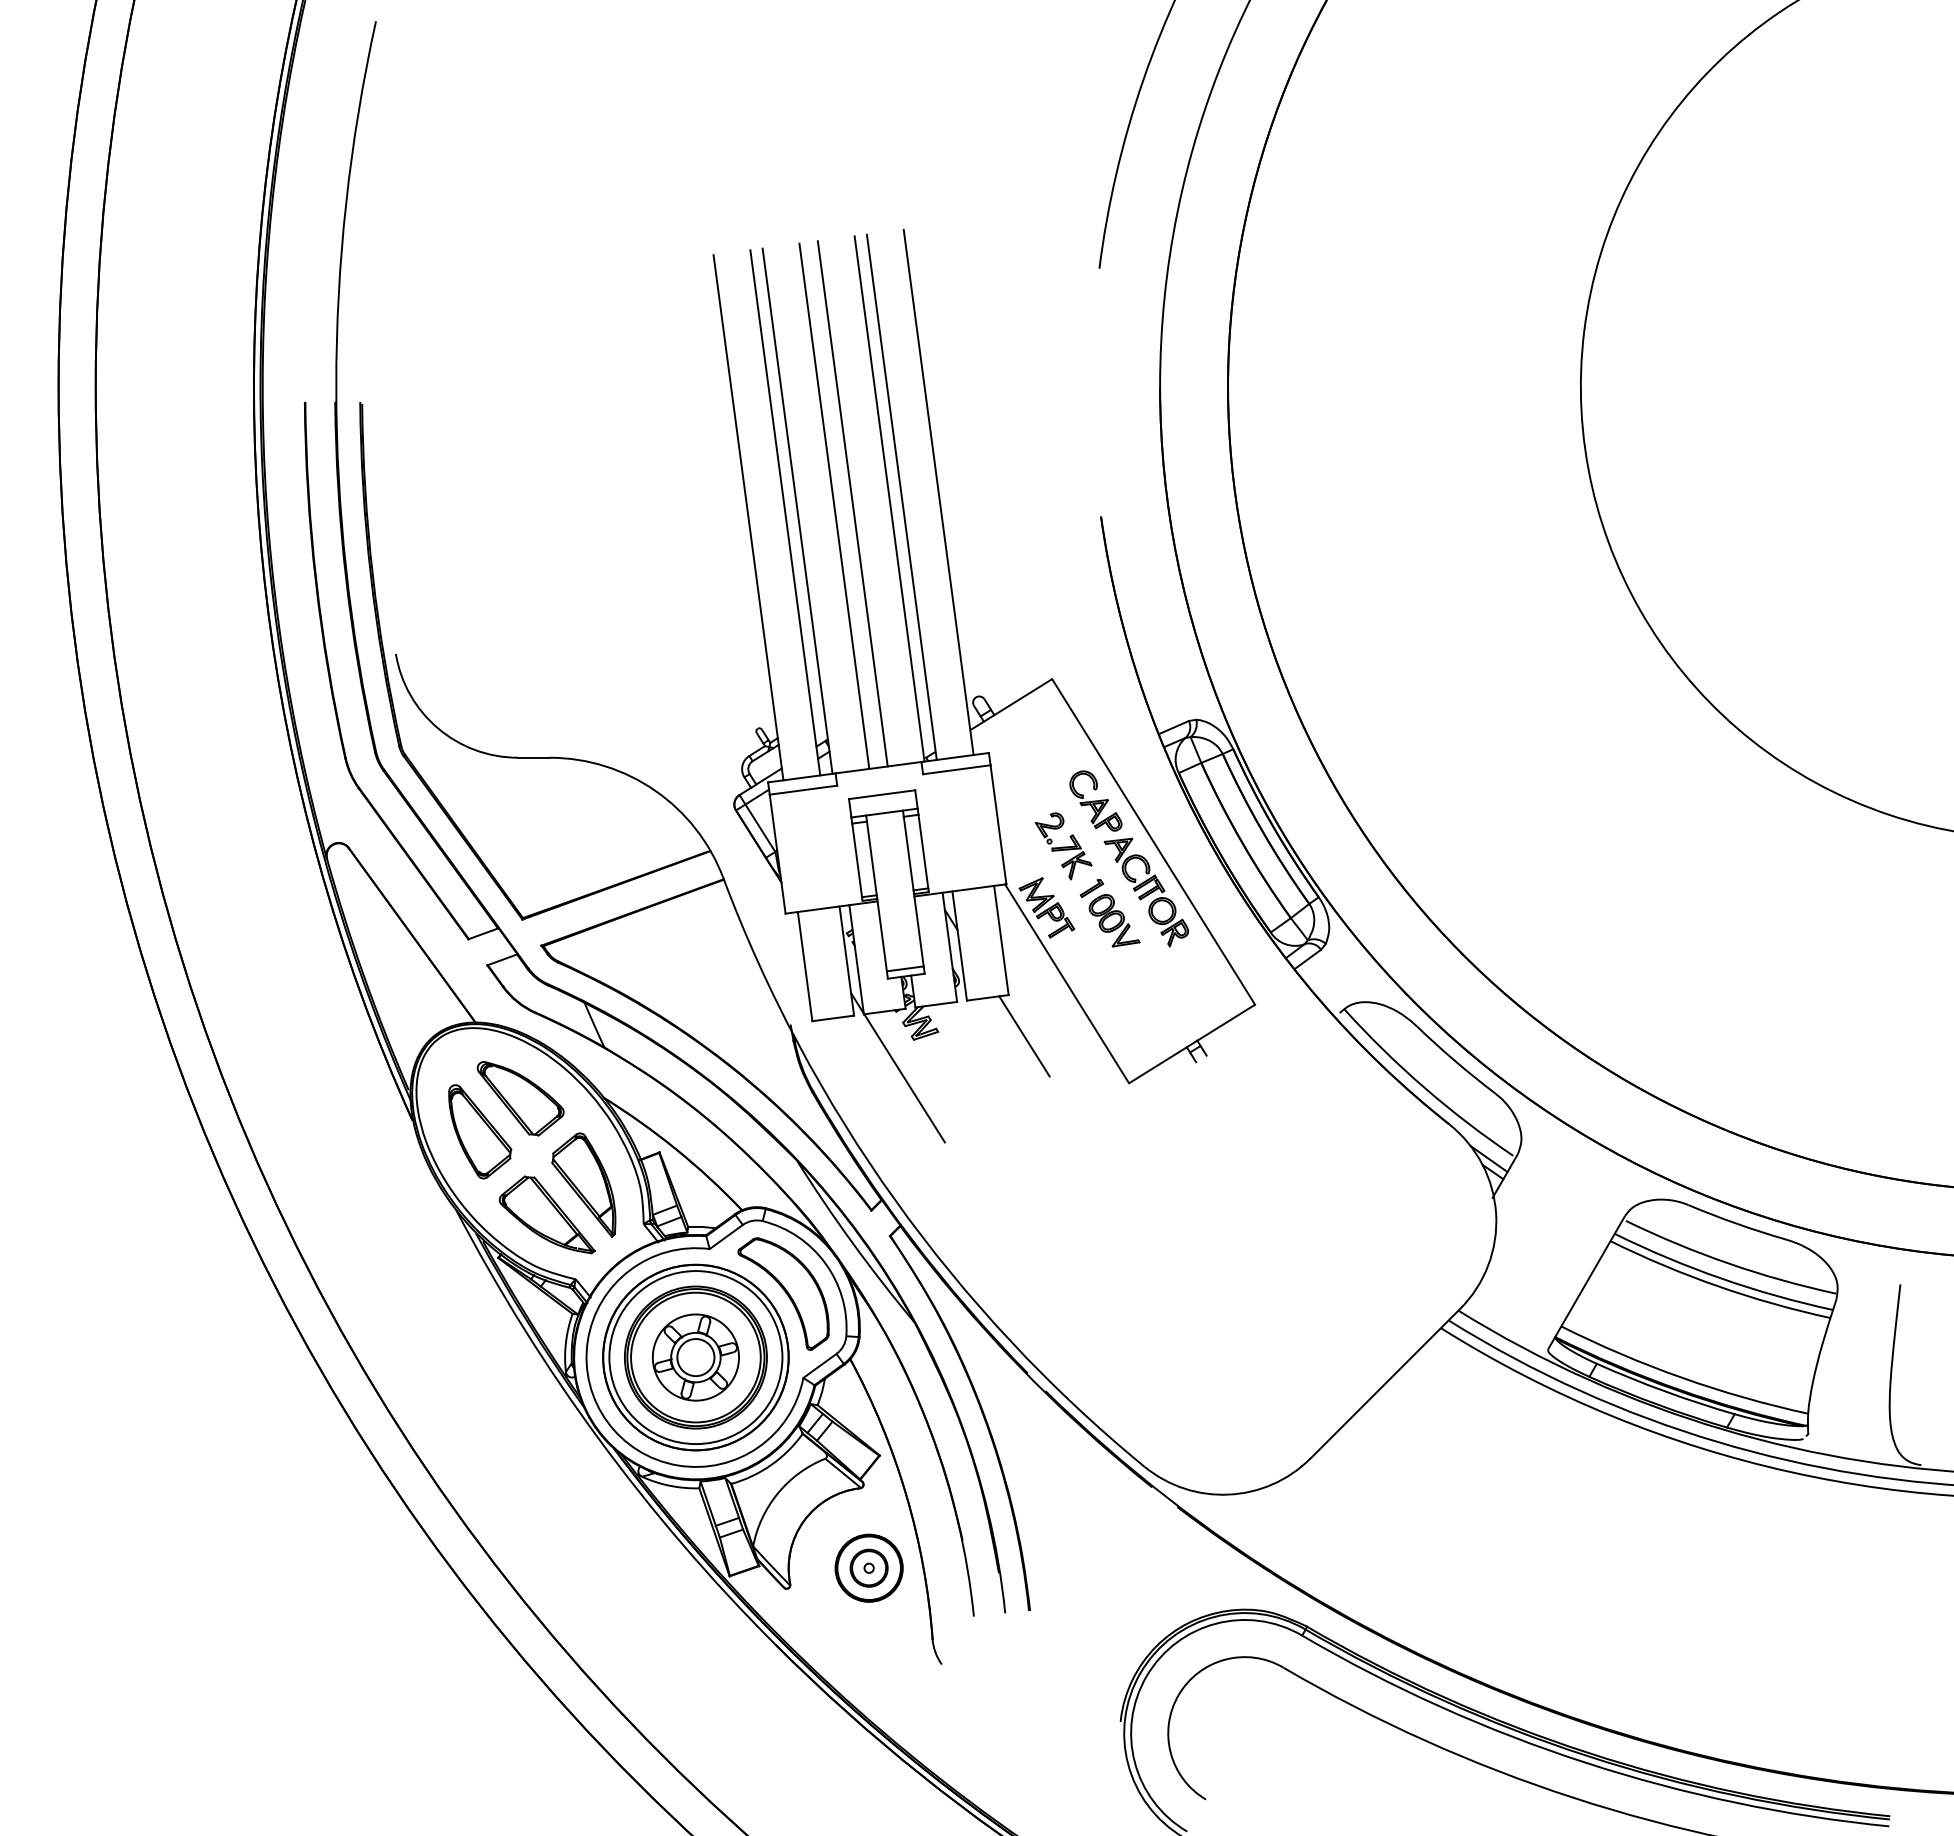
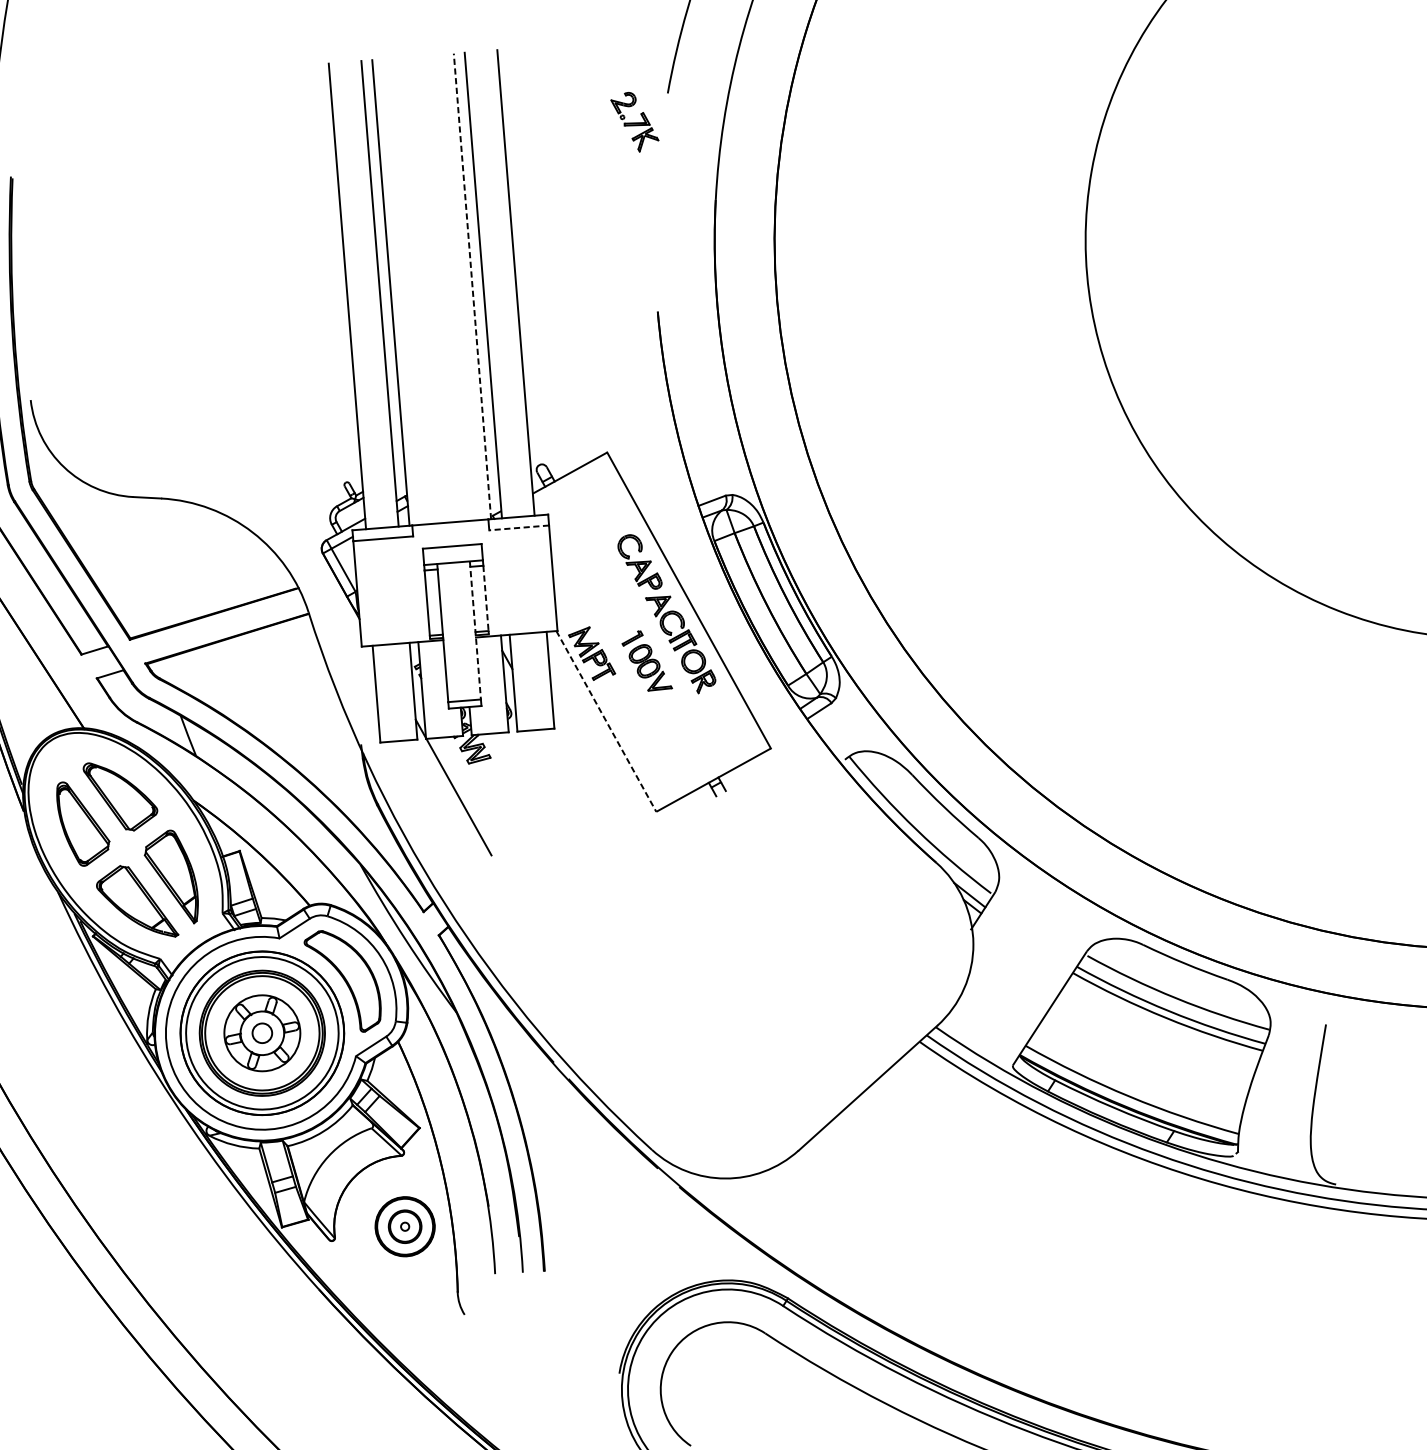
line: (889, 498) -> (472, 285), solid -> dashed
line: (852, 503) -> (439, 288), removed
line: (834, 505) -> (423, 289), removed
line: (956, 769) -> (518, 527), solid -> dashed
part: (1063, 846) -> (634, 122), moved
line: (923, 852) -> (486, 599), solid -> dashed
line: (913, 888) -> (475, 630), solid -> dashed
line: (1067, 984) -> (606, 722), solid -> dashed
line: (1024, 1036) -> (566, 765), removed
circle: (695, 1357) -> (262, 1033), size x0.6

